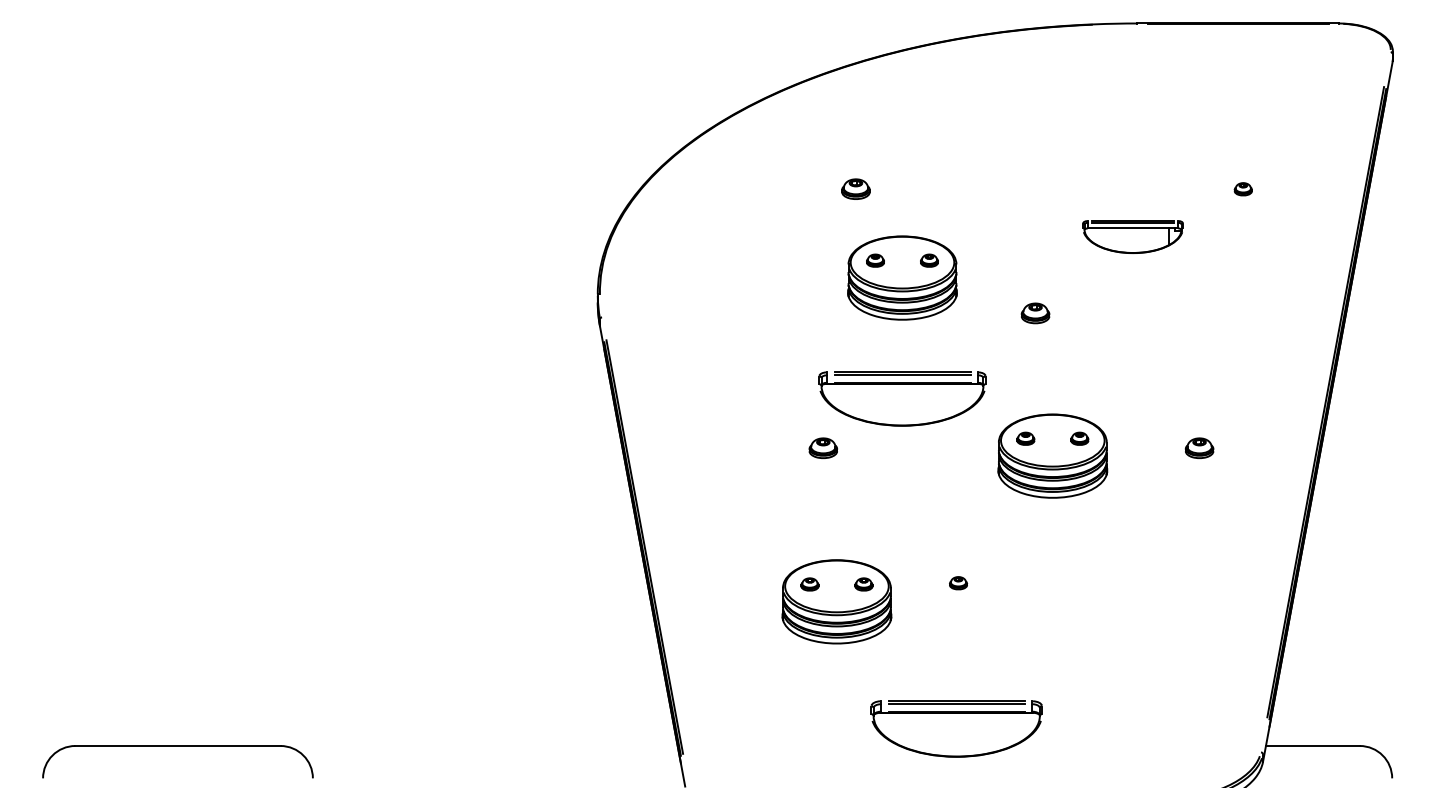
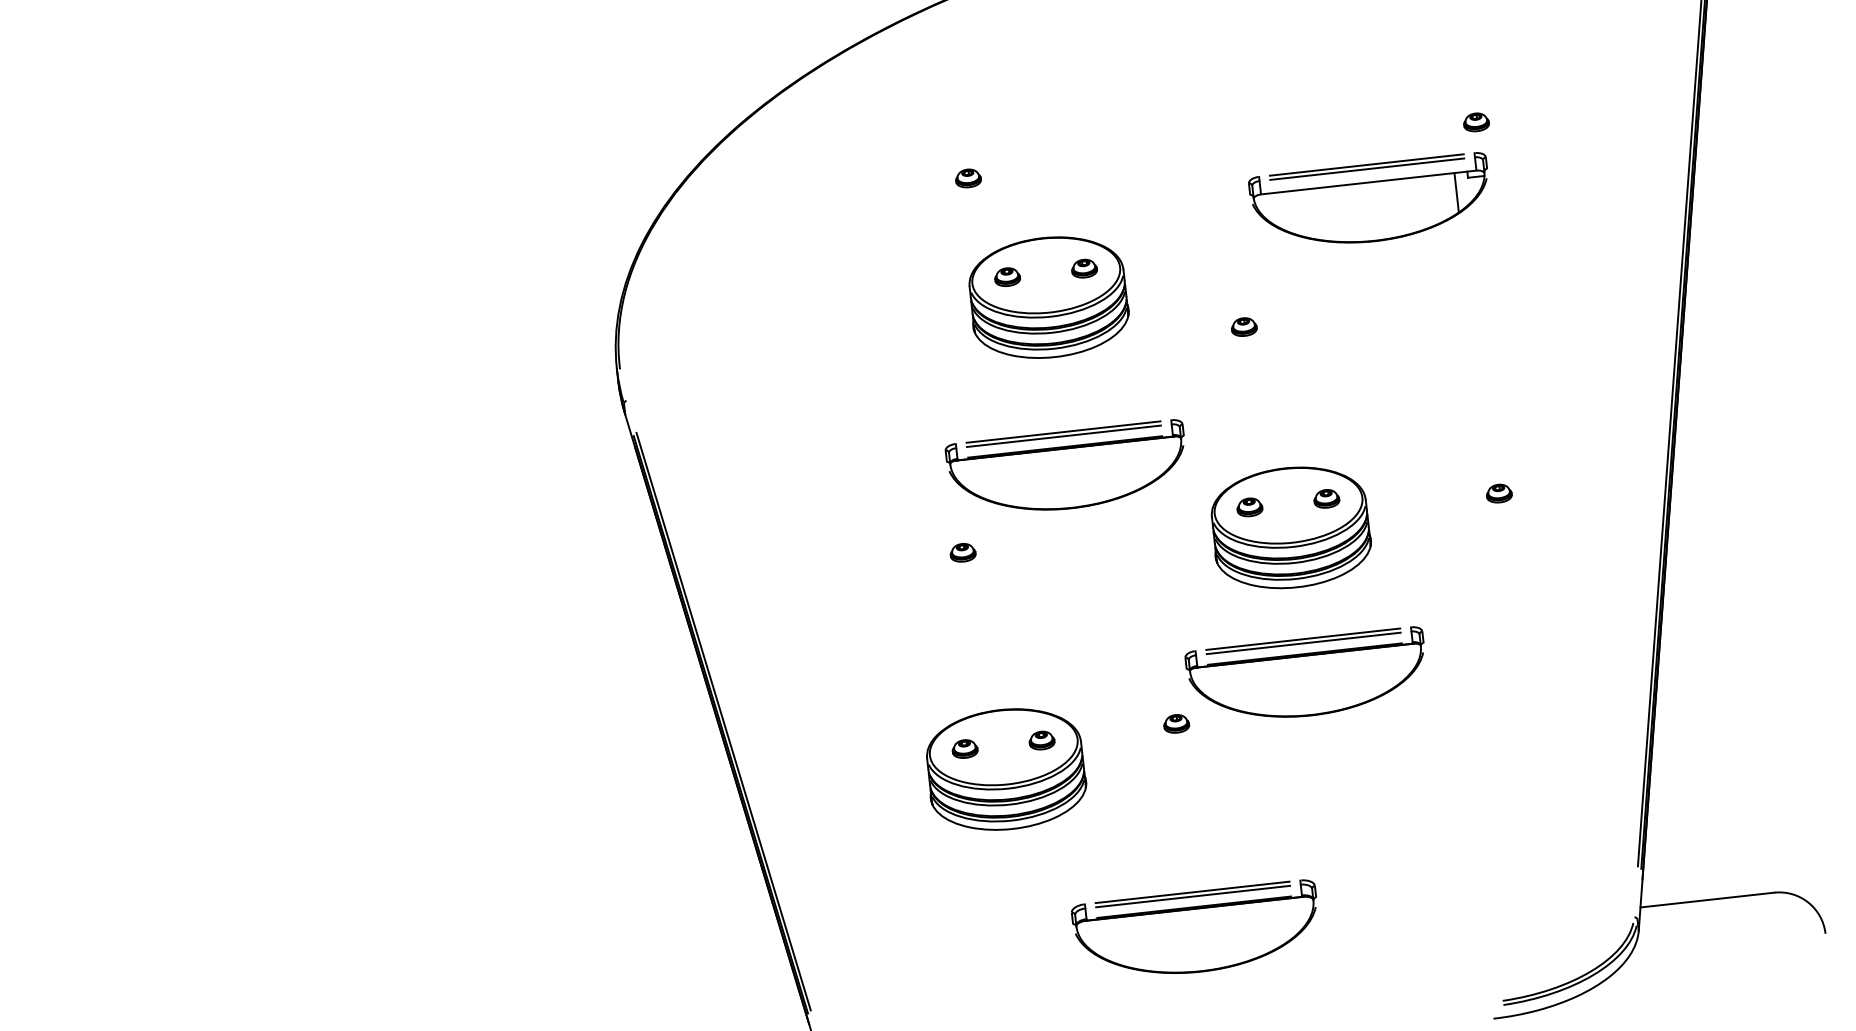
part: (855, 189) -> (967, 178), size x0.62
part: (1242, 189) -> (1475, 122), moved
part: (1132, 236) -> (1370, 202), size x1.67
part: (1035, 313) -> (1243, 327), size x0.62
part: (823, 448) -> (962, 553), size x0.62
part: (1199, 448) -> (1498, 493), size x0.62
part: (1052, 560) -> (1306, 676), added

